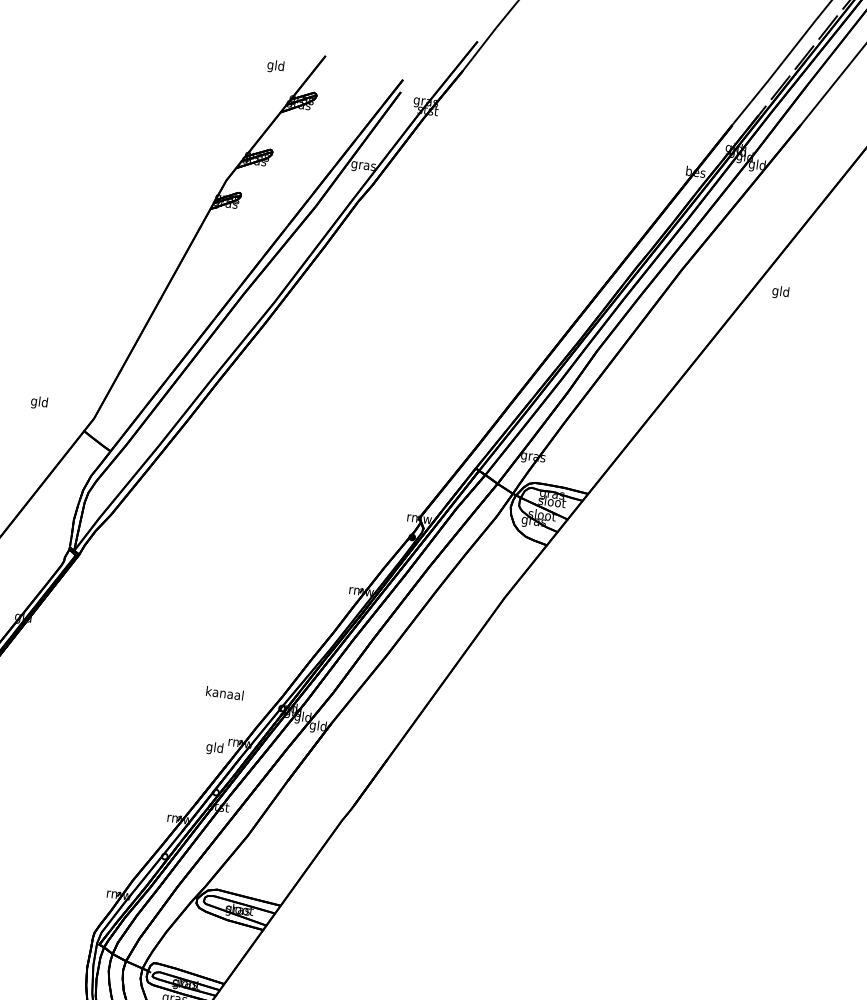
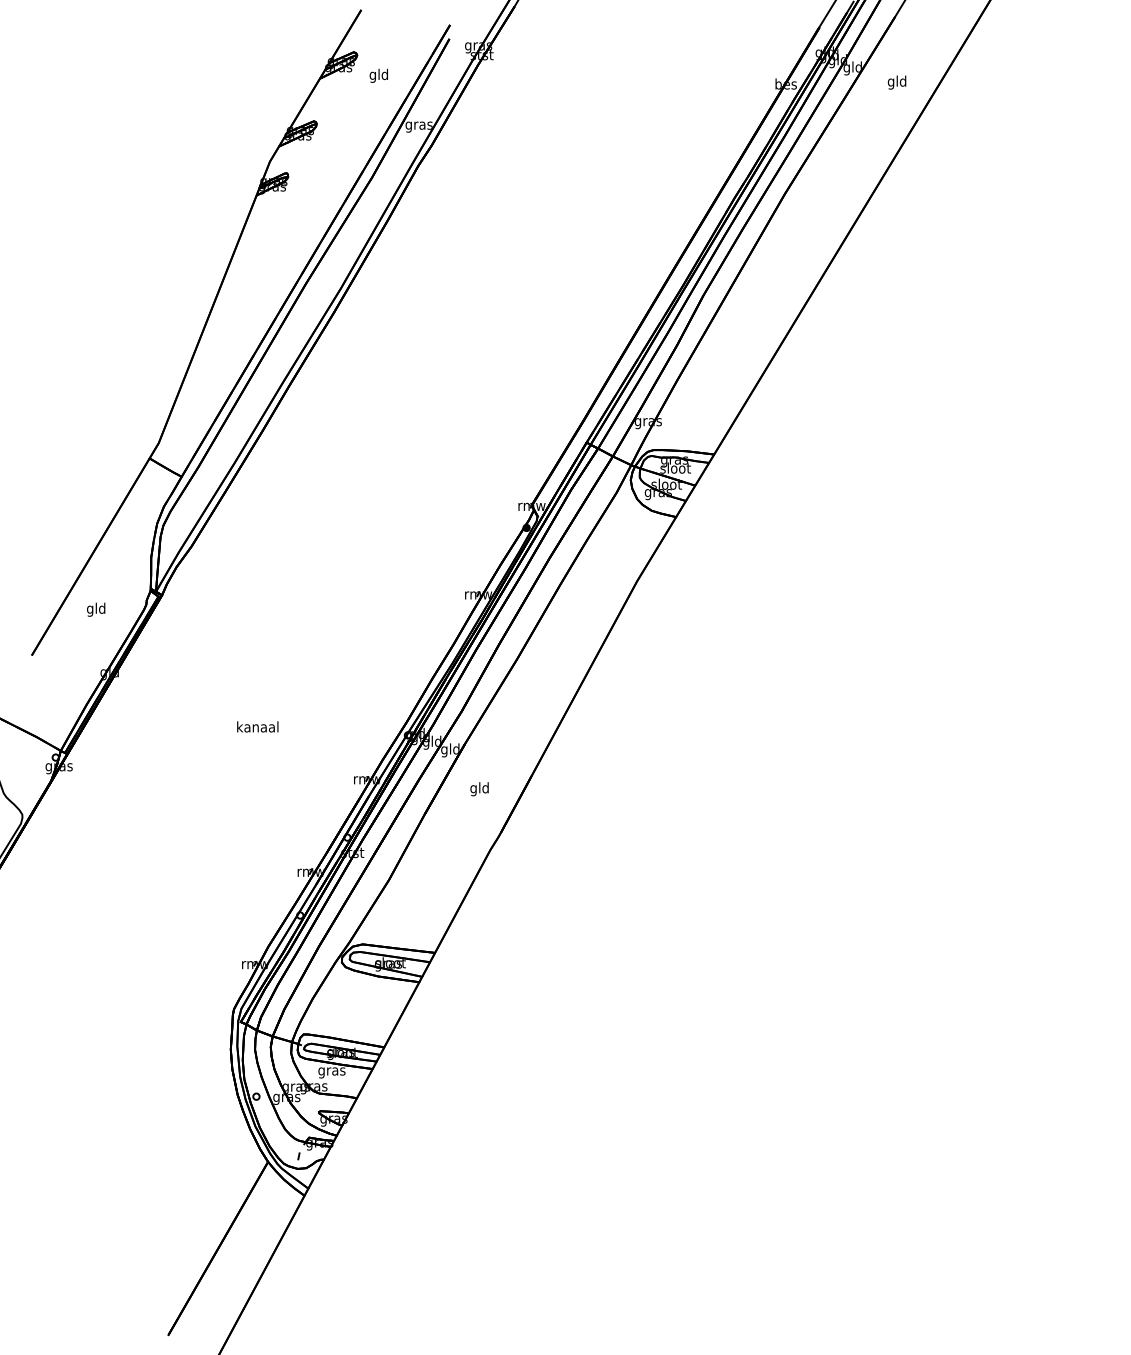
text: (275, 66) -> (378, 75), moved
text: (780, 292) -> (896, 82), moved
text: (39, 402) -> (96, 609), moved
text: (224, 692) -> (257, 726), moved
text: (214, 748) -> (479, 789), moved

